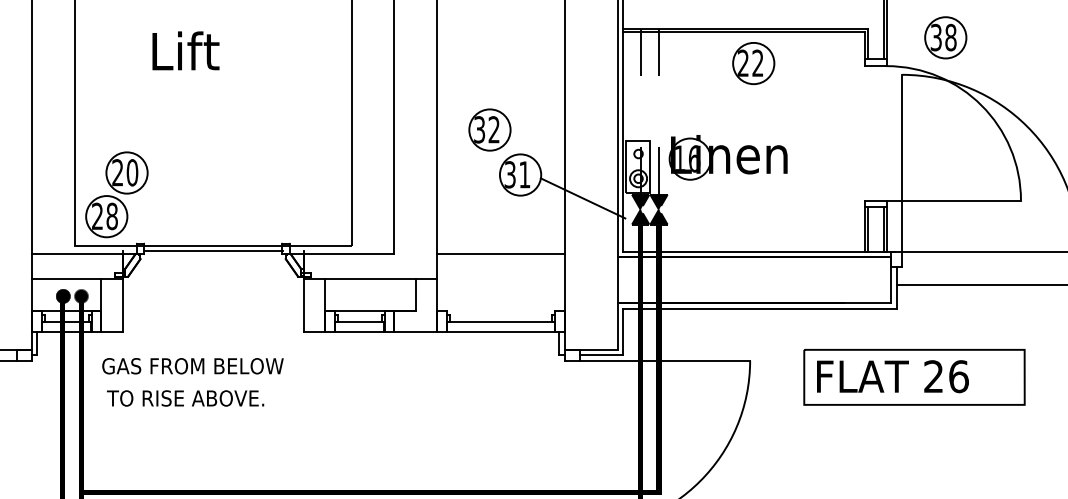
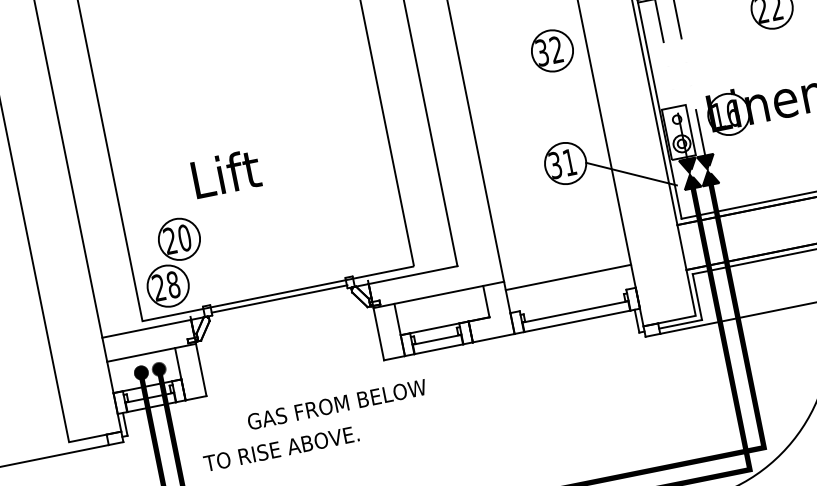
text: (185, 50) -> (225, 173), moved
part: (489, 129) -> (551, 50), moved
line: (500, 254) -> (568, 277), moved
text: (192, 366) -> (336, 405), moved

